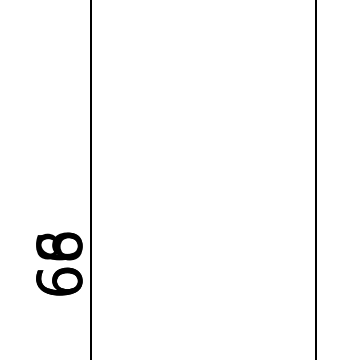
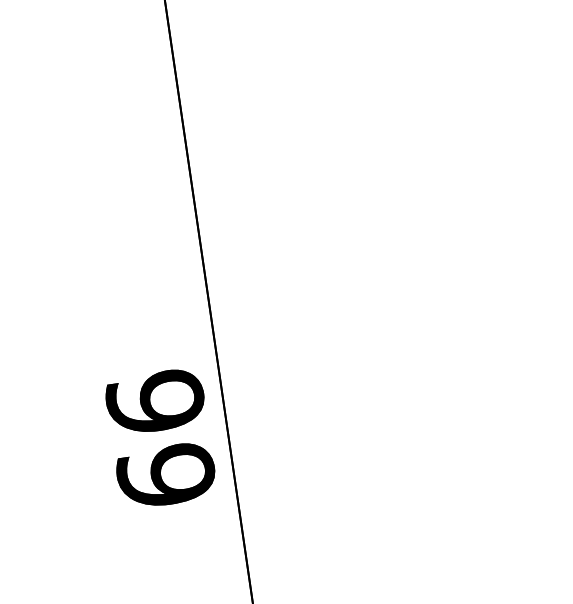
text: (59, 246) -> (155, 401), 68 -> 66

